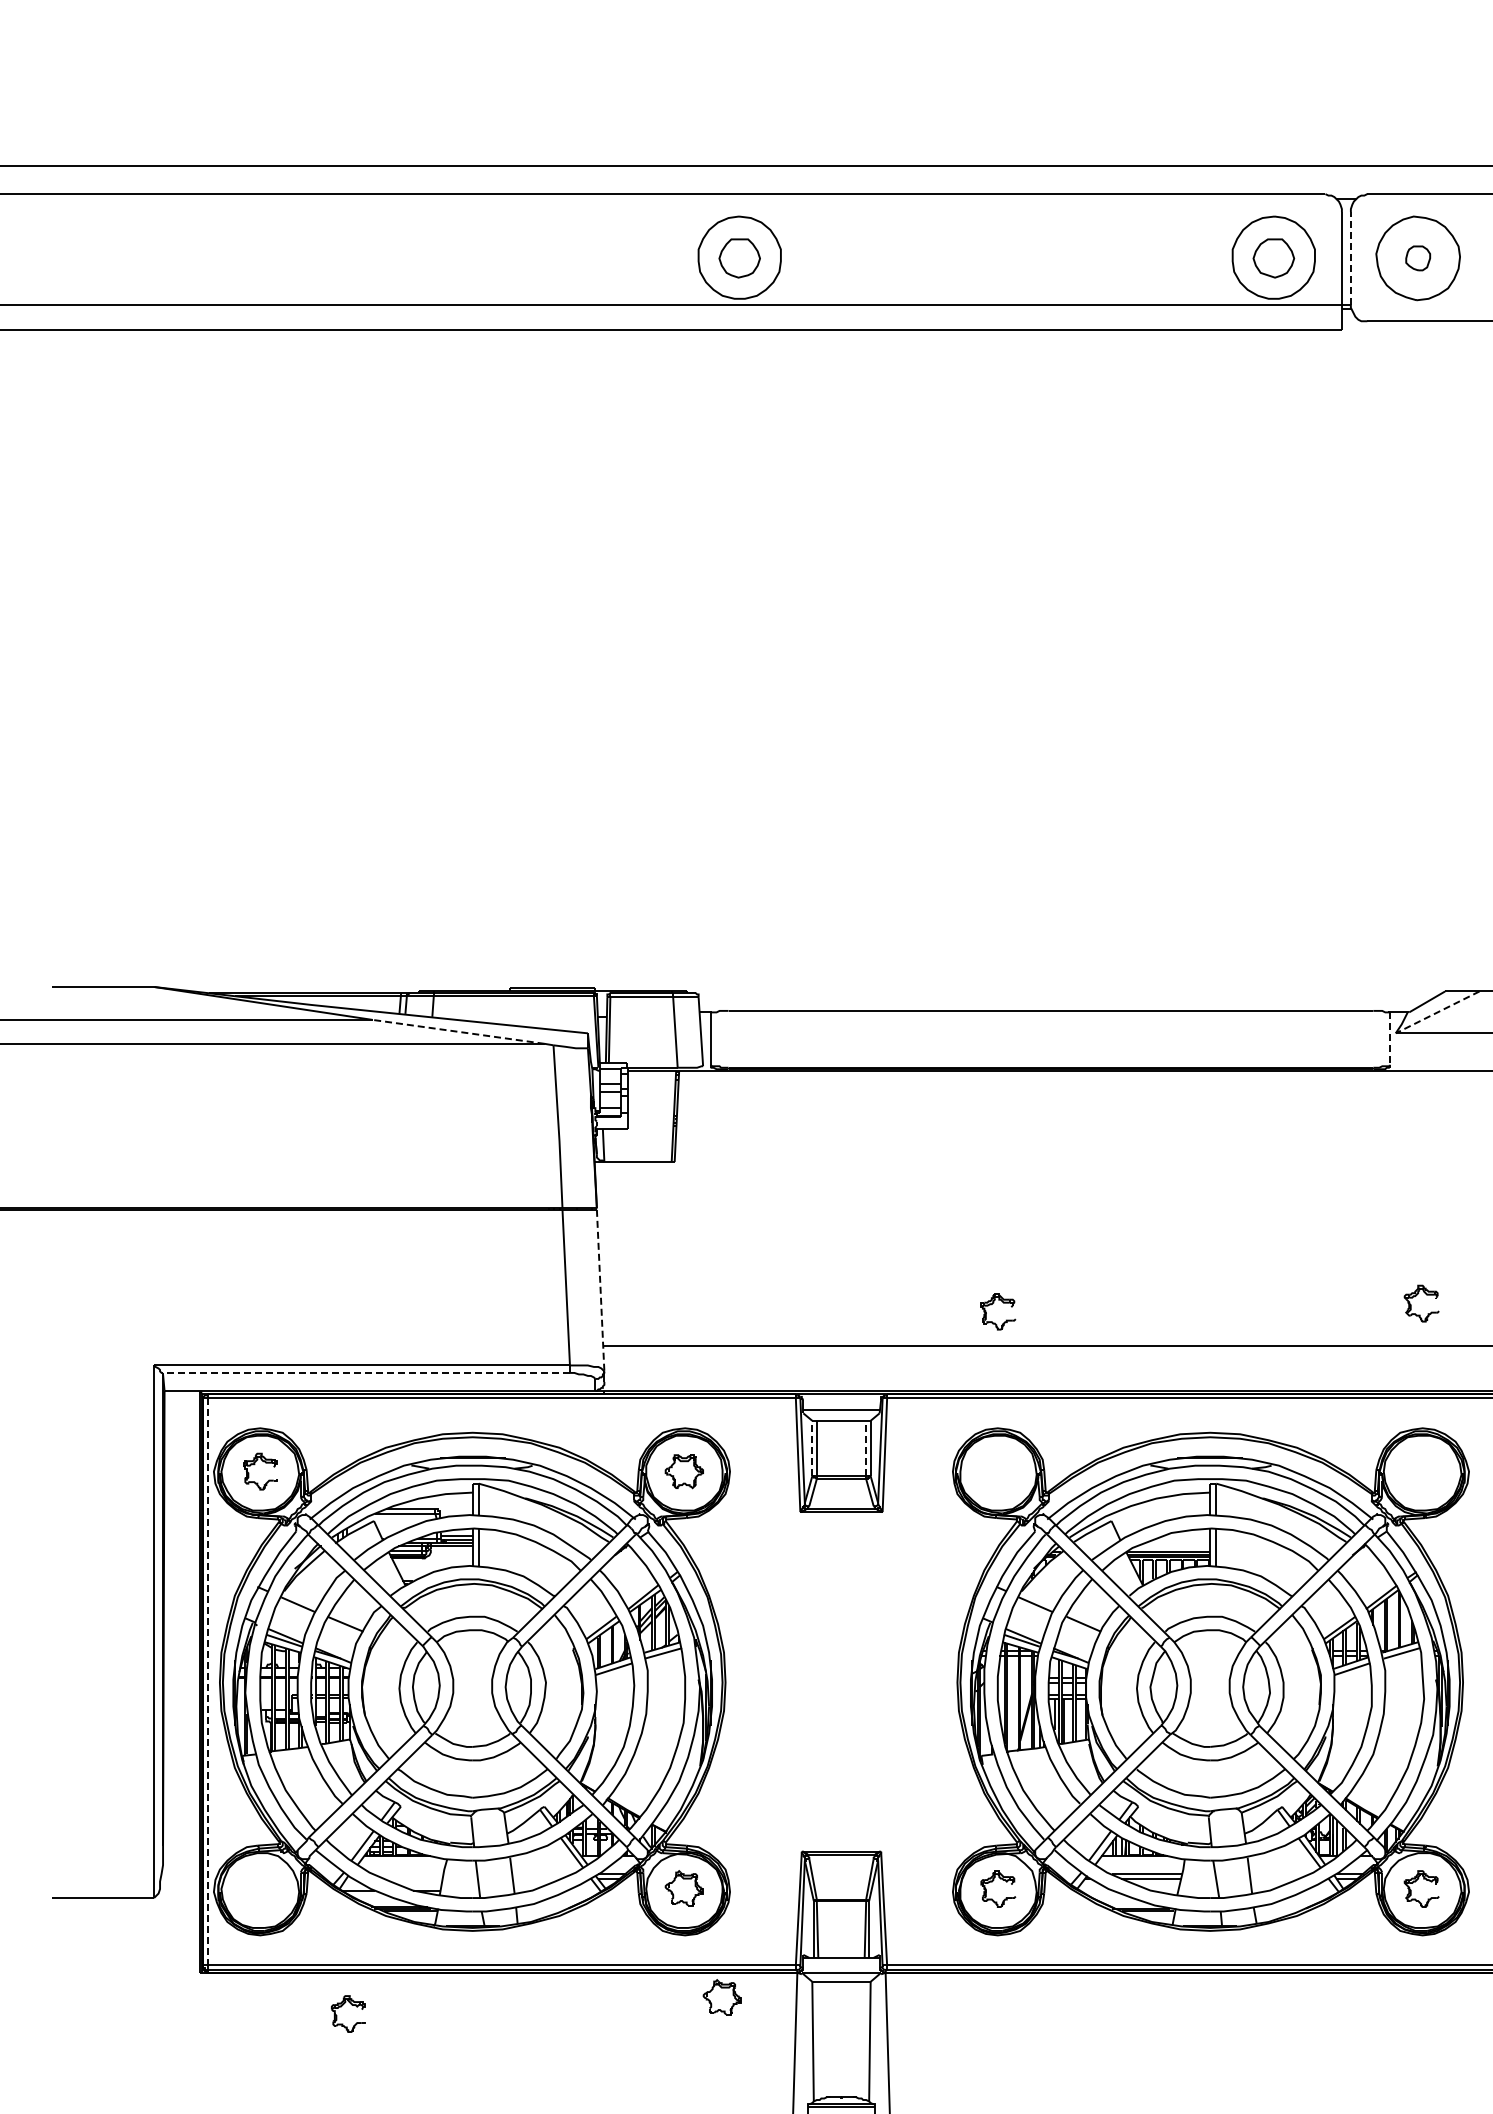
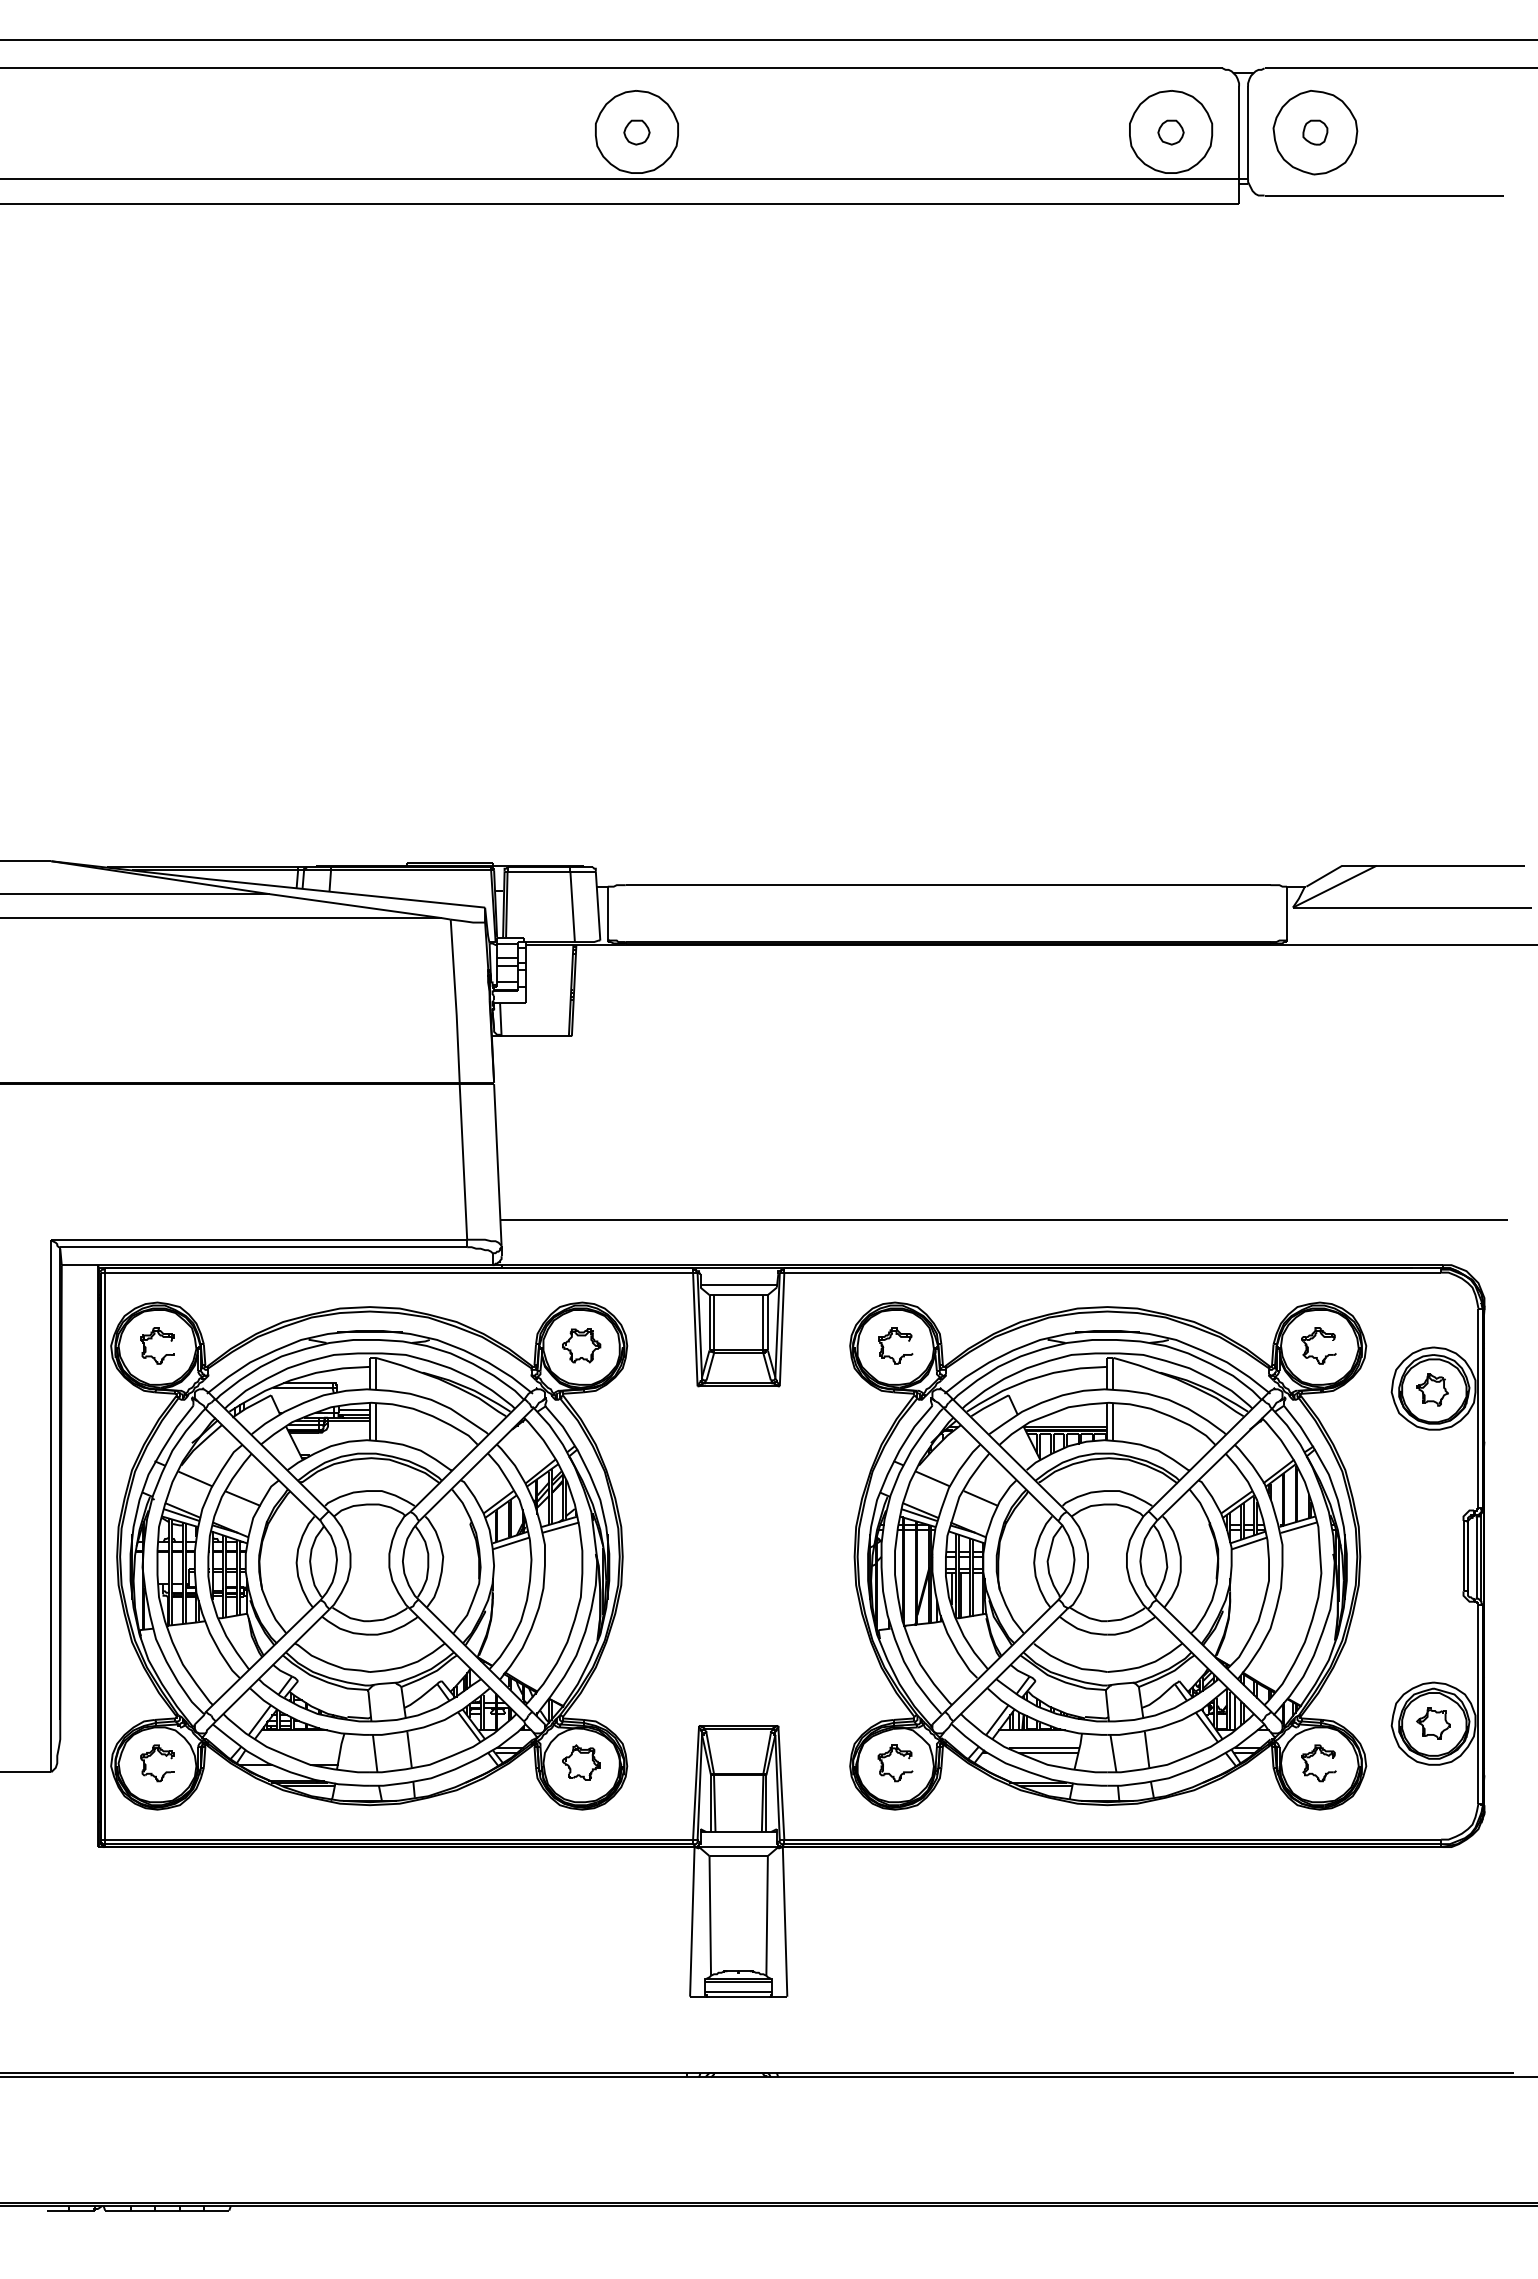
part: (739, 258) -> (636, 132), size x0.62
part: (1273, 258) -> (1170, 132), size x0.62
line: (1351, 258) -> (1248, 132), dashed -> solid
line: (1438, 1012) -> (1335, 886), dashed -> solid
line: (458, 1032) -> (355, 906), dashed -> solid
line: (1389, 1039) -> (1286, 913), dashed -> solid
line: (600, 1290) -> (497, 1164), dashed -> solid
part: (1415, 1297) -> (1312, 1339), moved
part: (992, 1305) -> (889, 1339), moved
line: (366, 1373) -> (263, 1247), dashed -> solid
line: (812, 1448) -> (709, 1322), dashed -> solid
line: (866, 1448) -> (763, 1322), dashed -> solid
line: (208, 1682) -> (105, 1556), dashed -> solid
part: (722, 1997) -> (619, 1871), removed
part: (352, 2006) -> (161, 1755), moved

